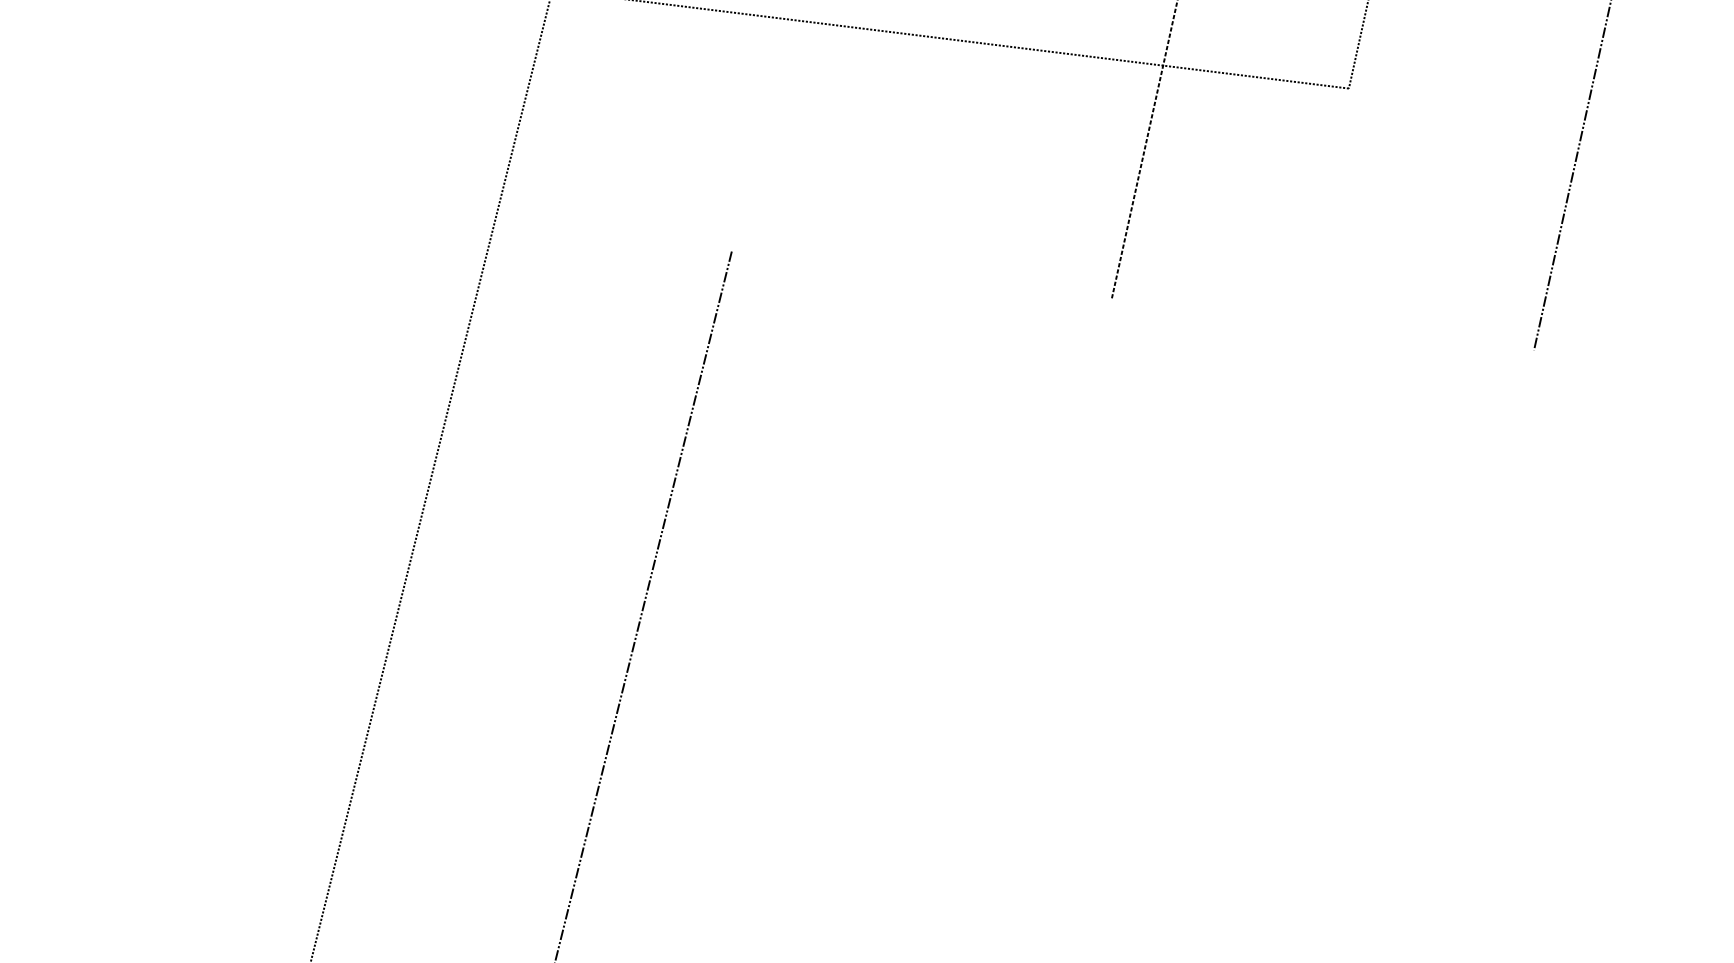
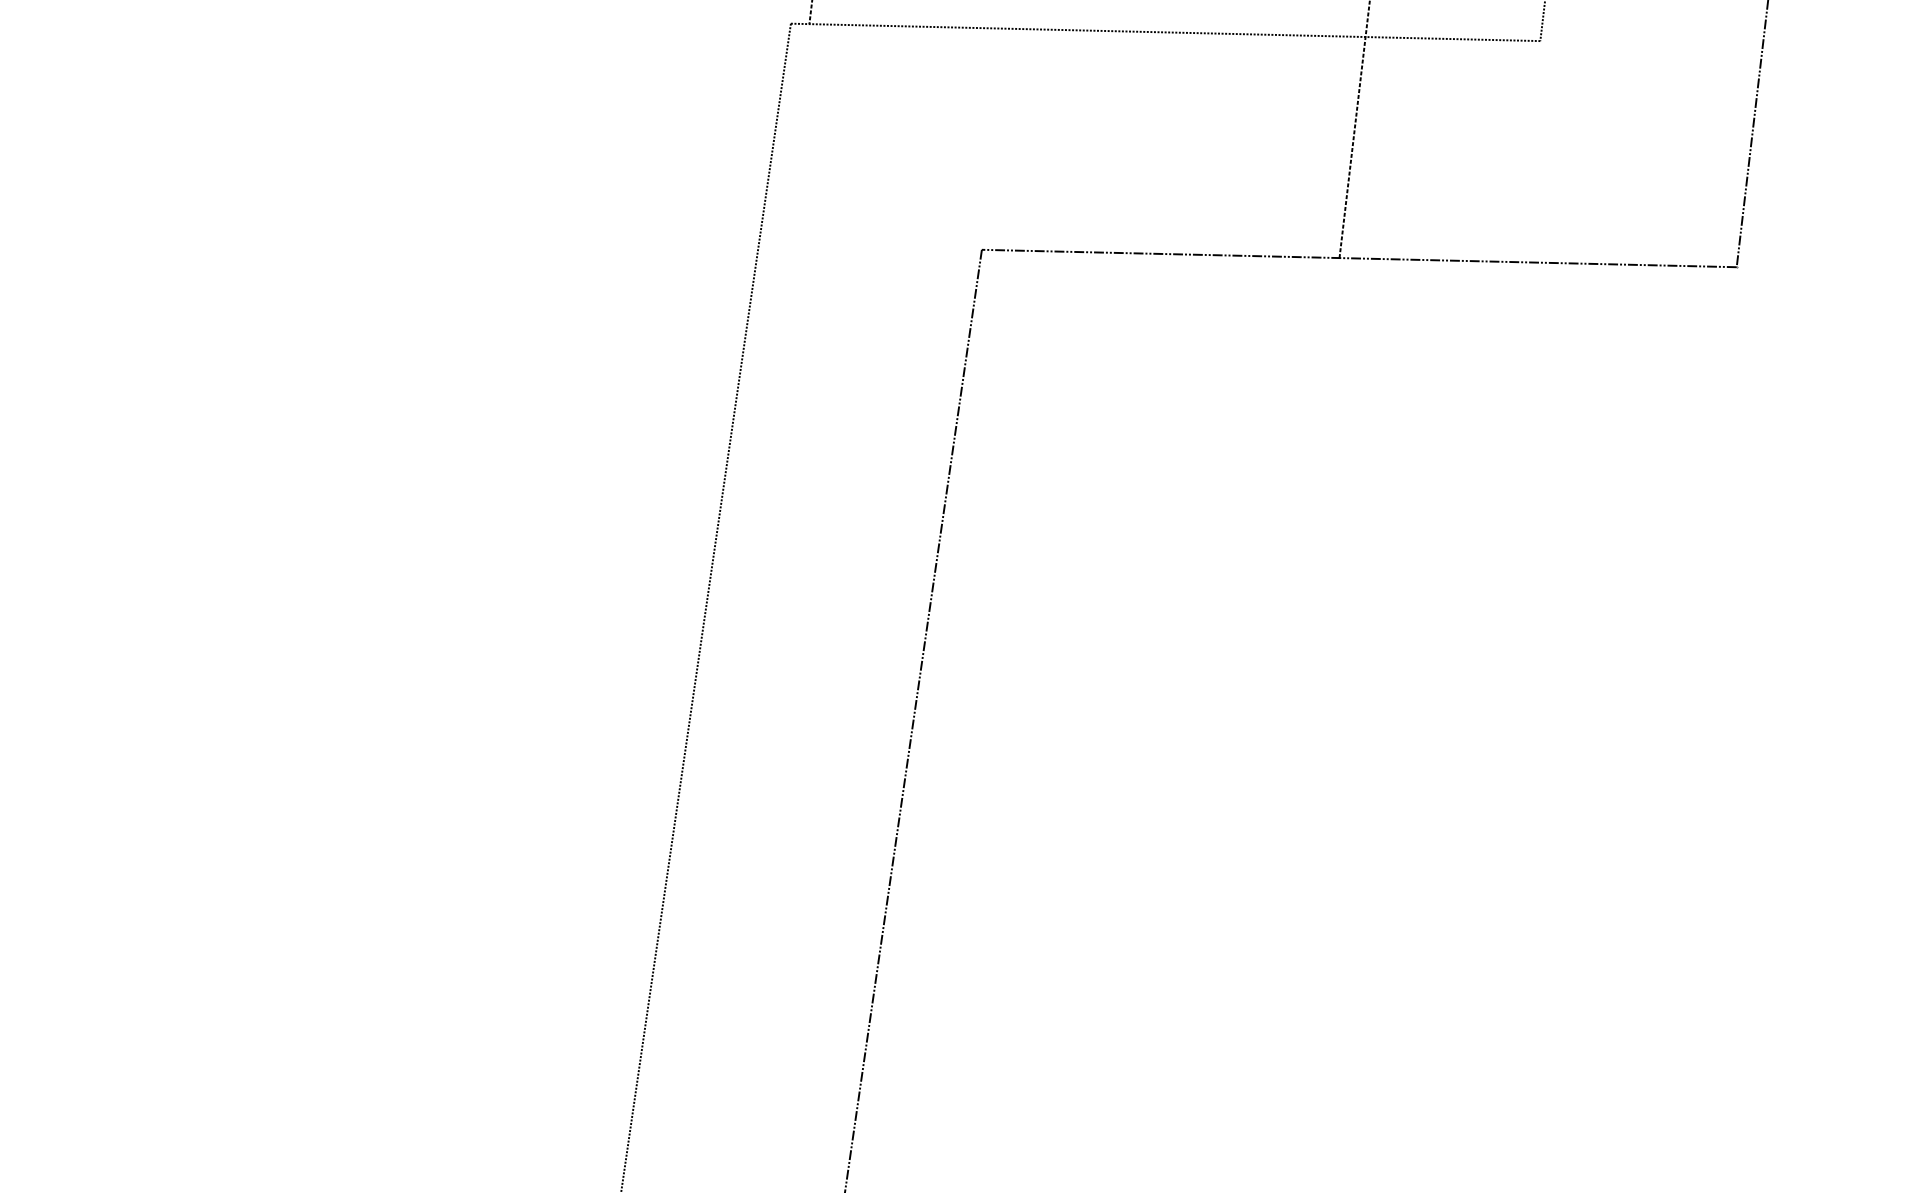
line: (1132, 300) -> (1358, 258), added

